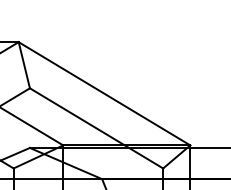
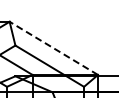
line: (103, 94) -> (53, 48), solid -> dashed

